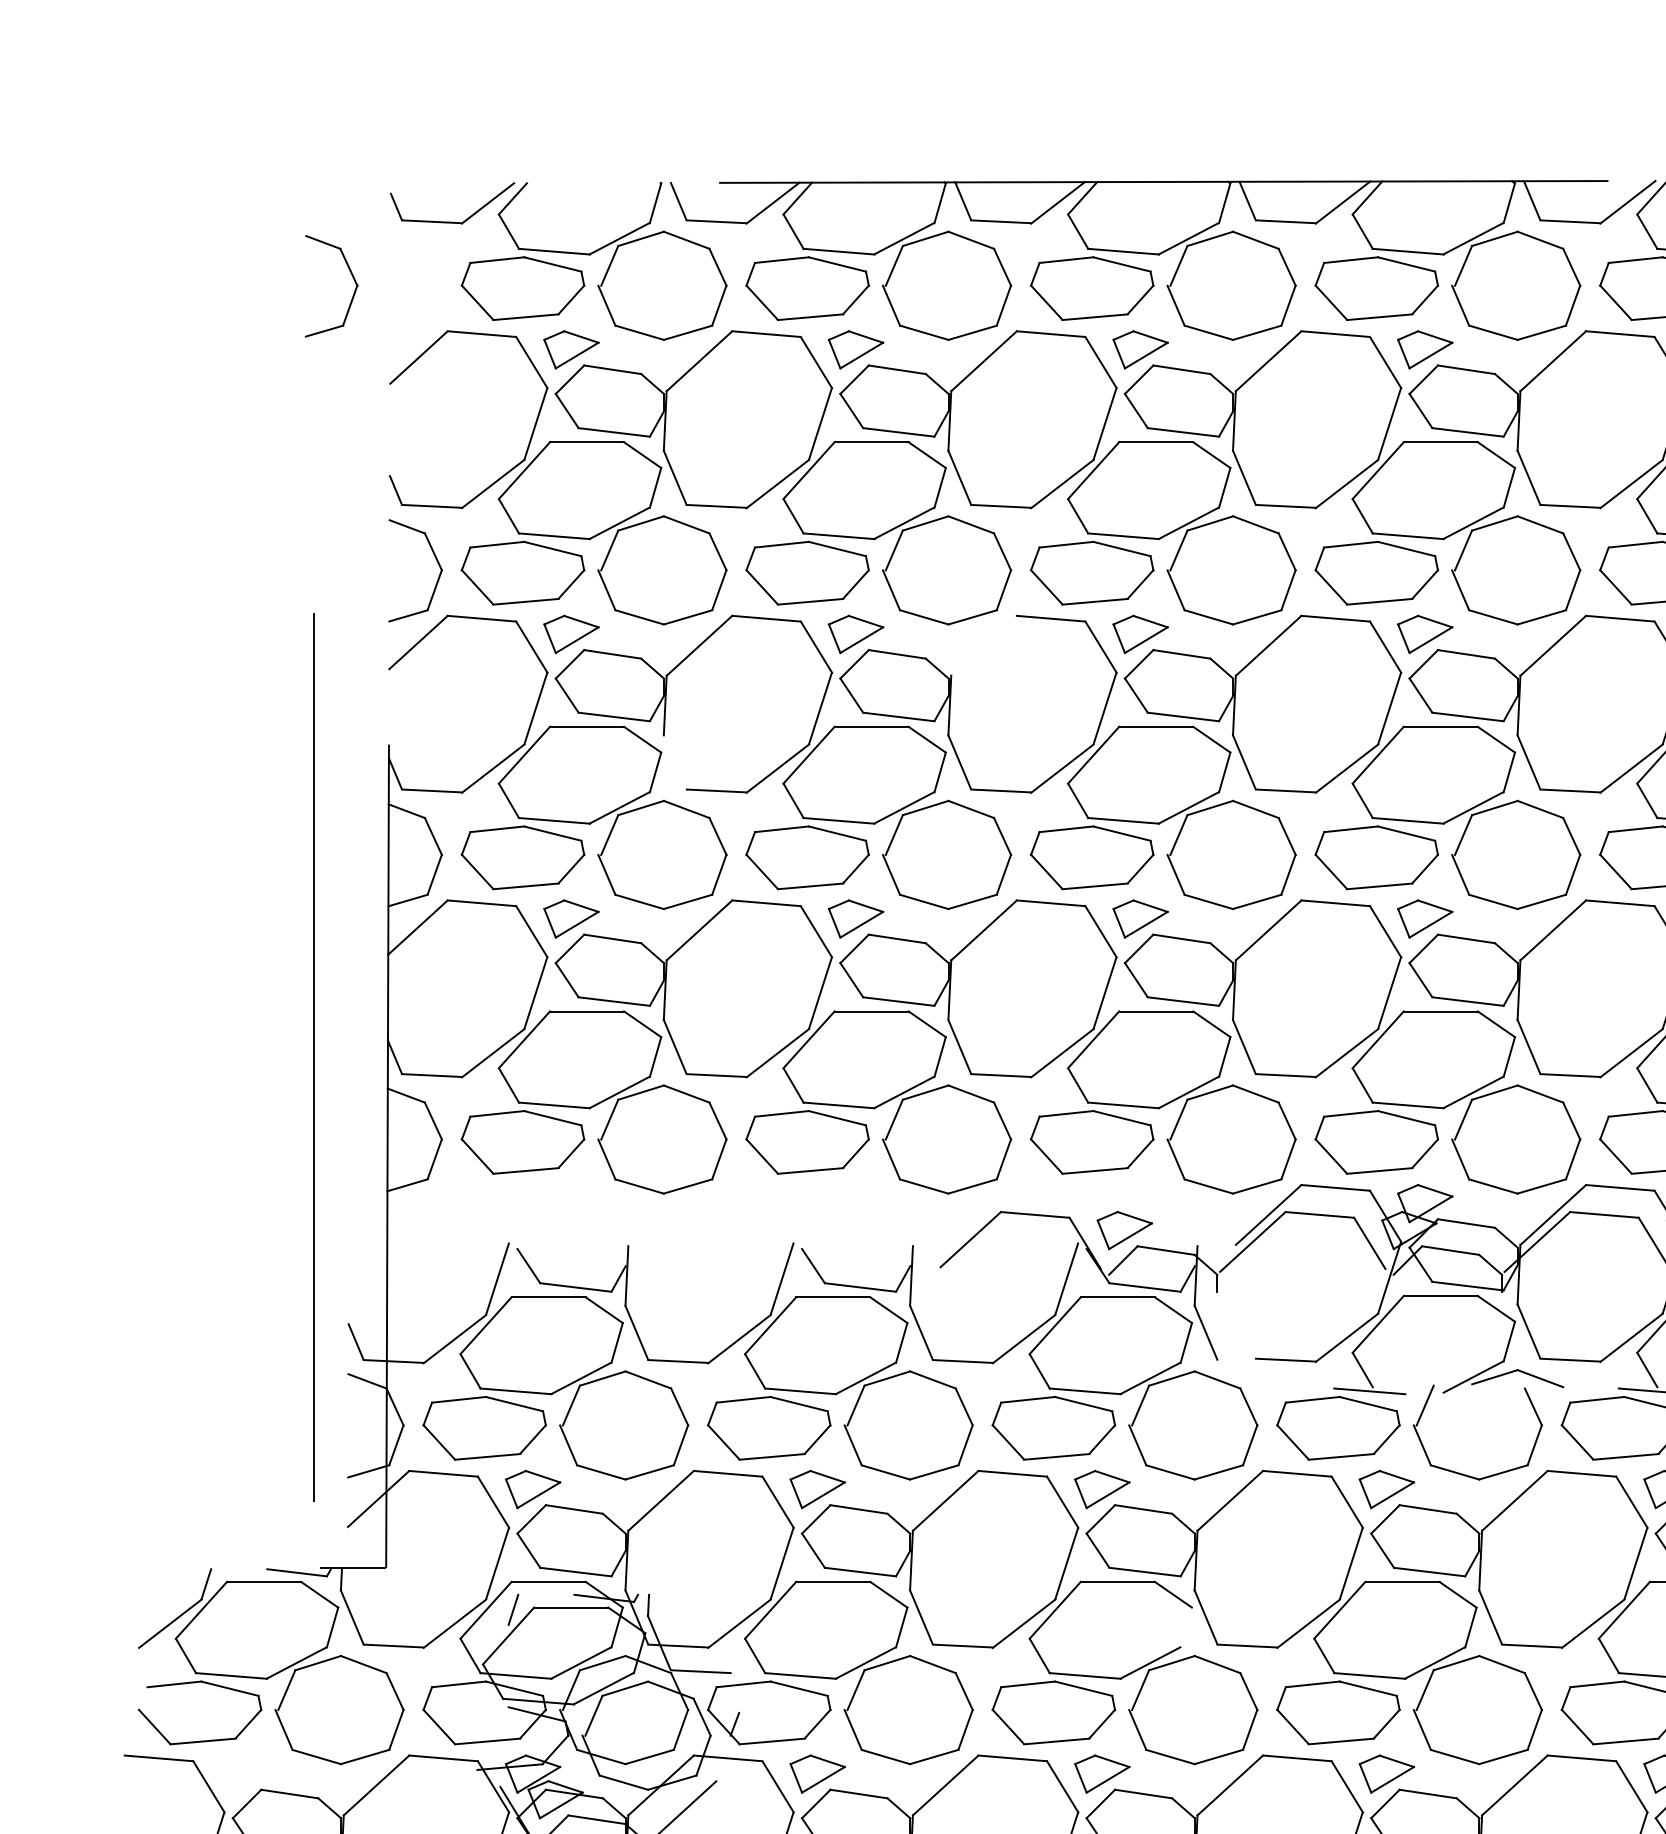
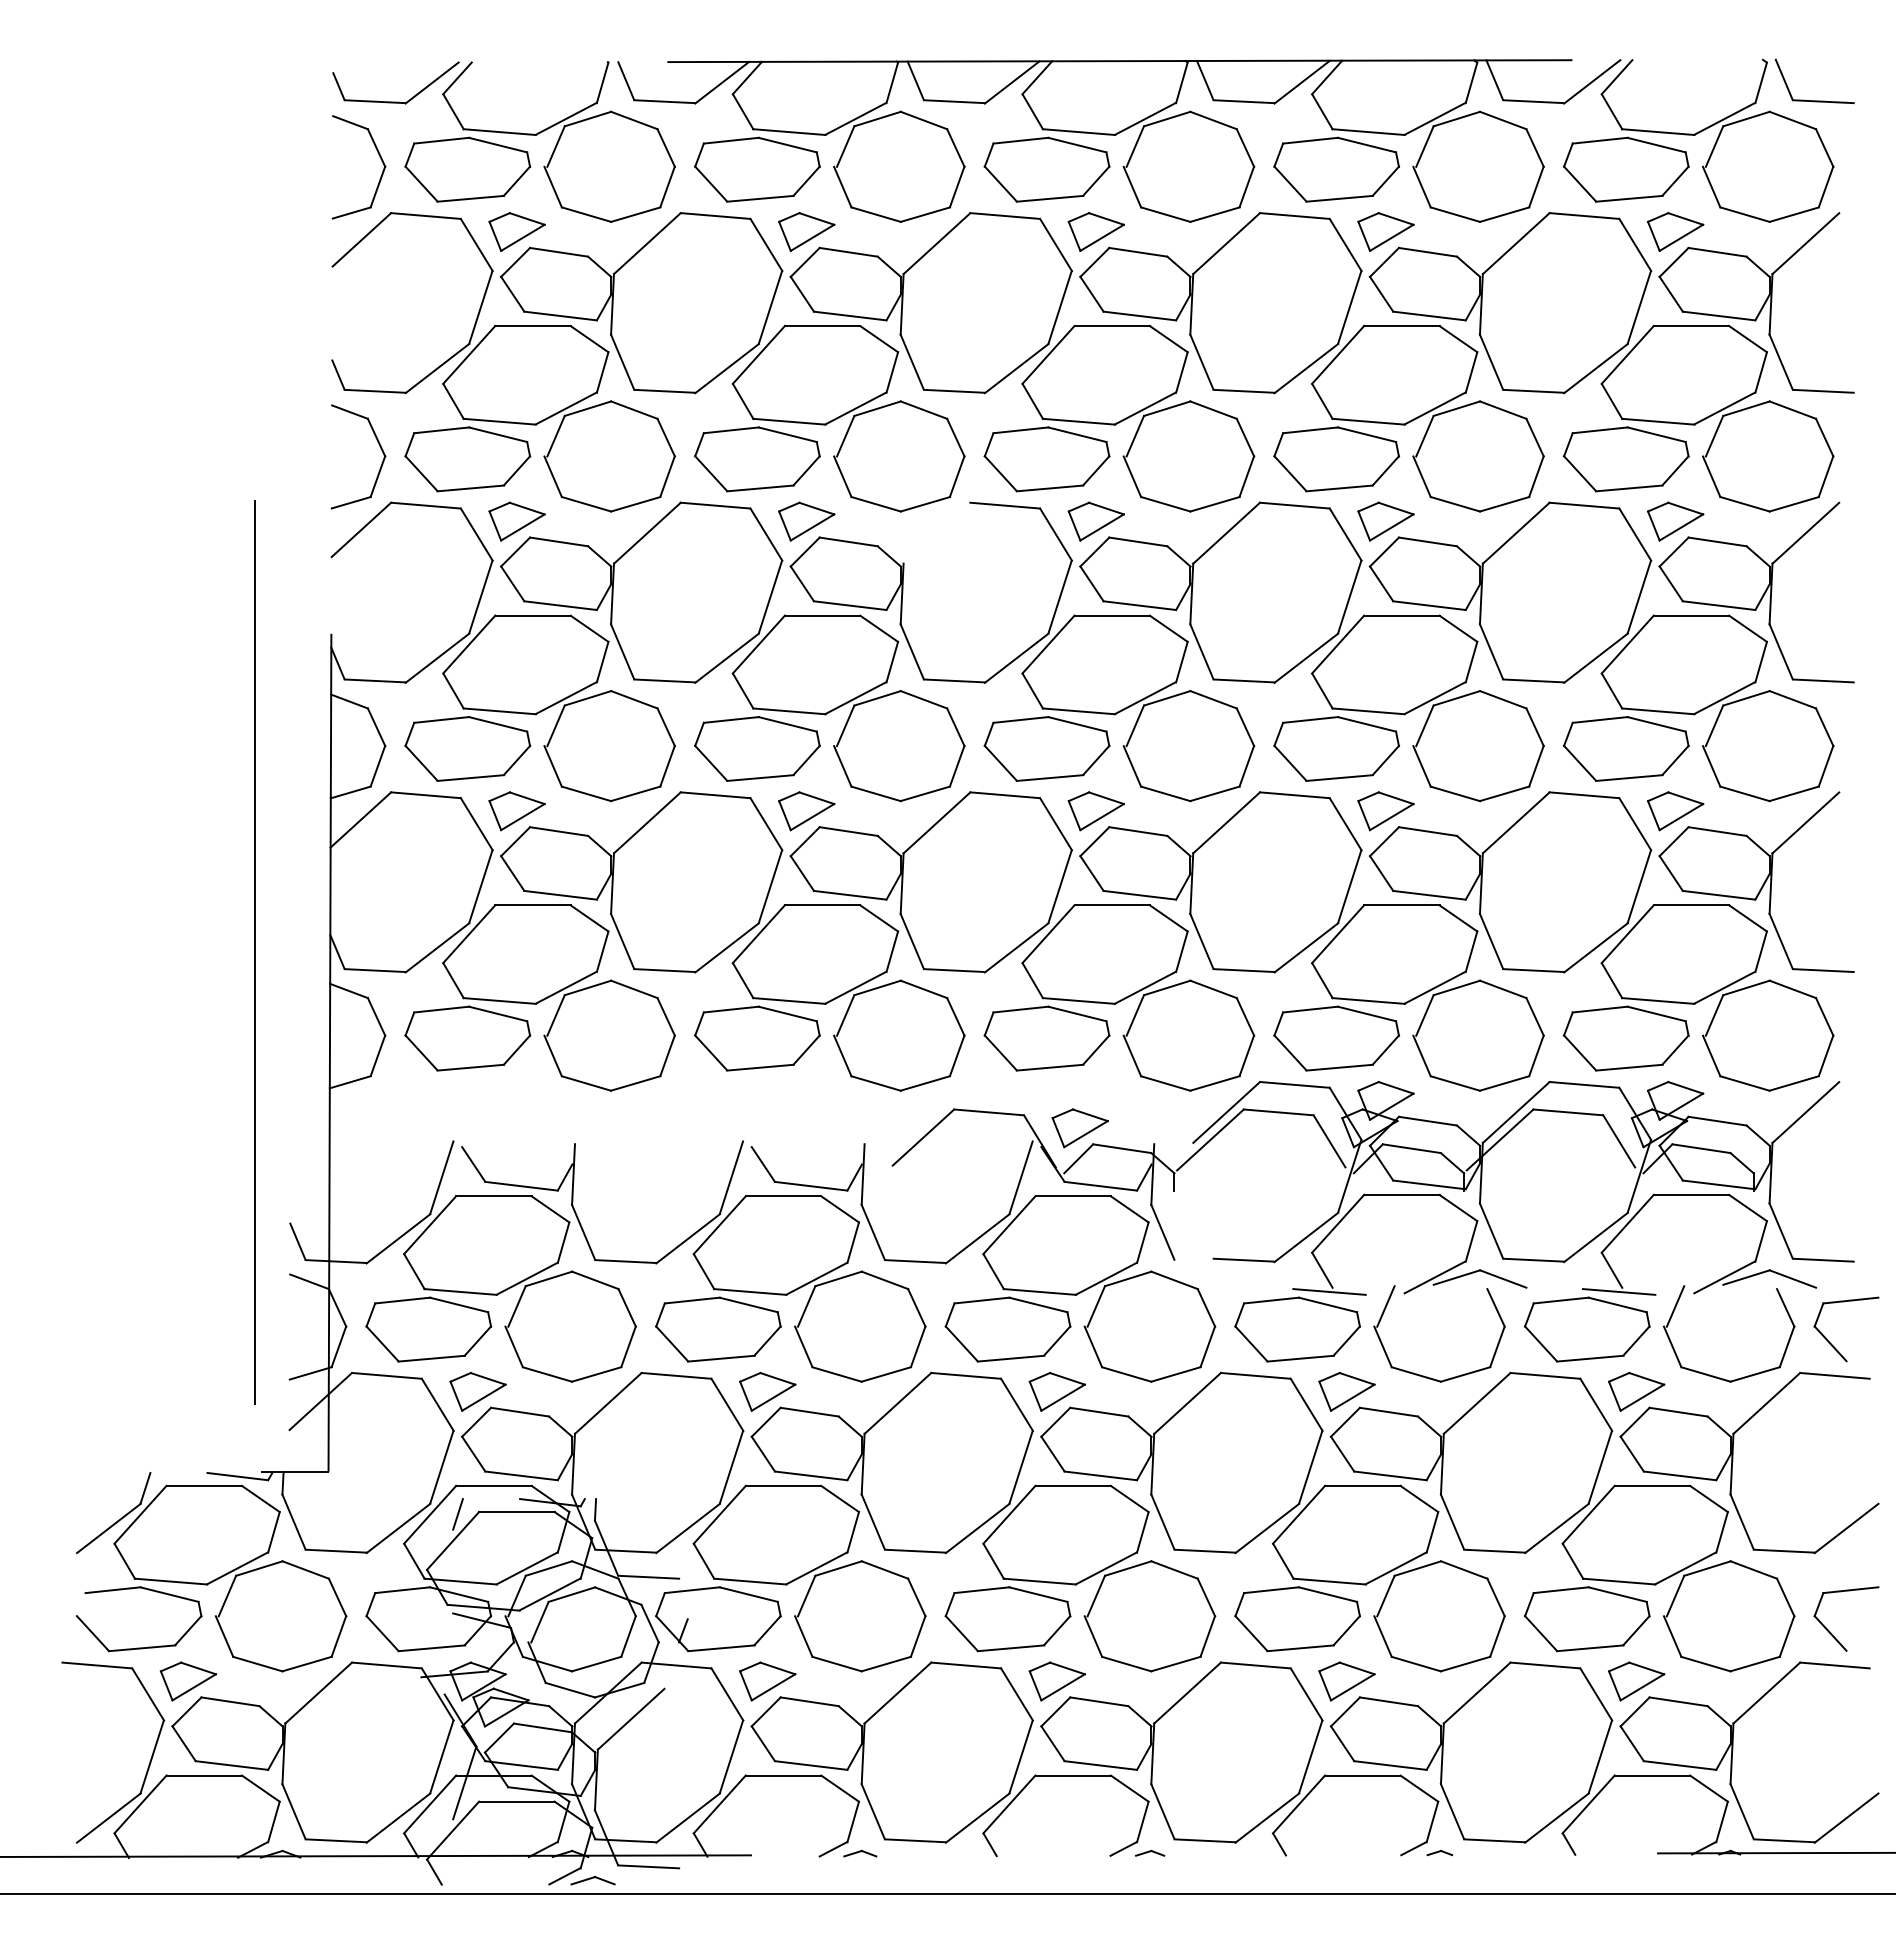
part: (352, 278) -> (380, 159), moved
line: (675, 762) -> (622, 651), added
line: (1185, 1627) -> (1142, 1532), added
part: (248, 1774) -> (188, 1681), added

